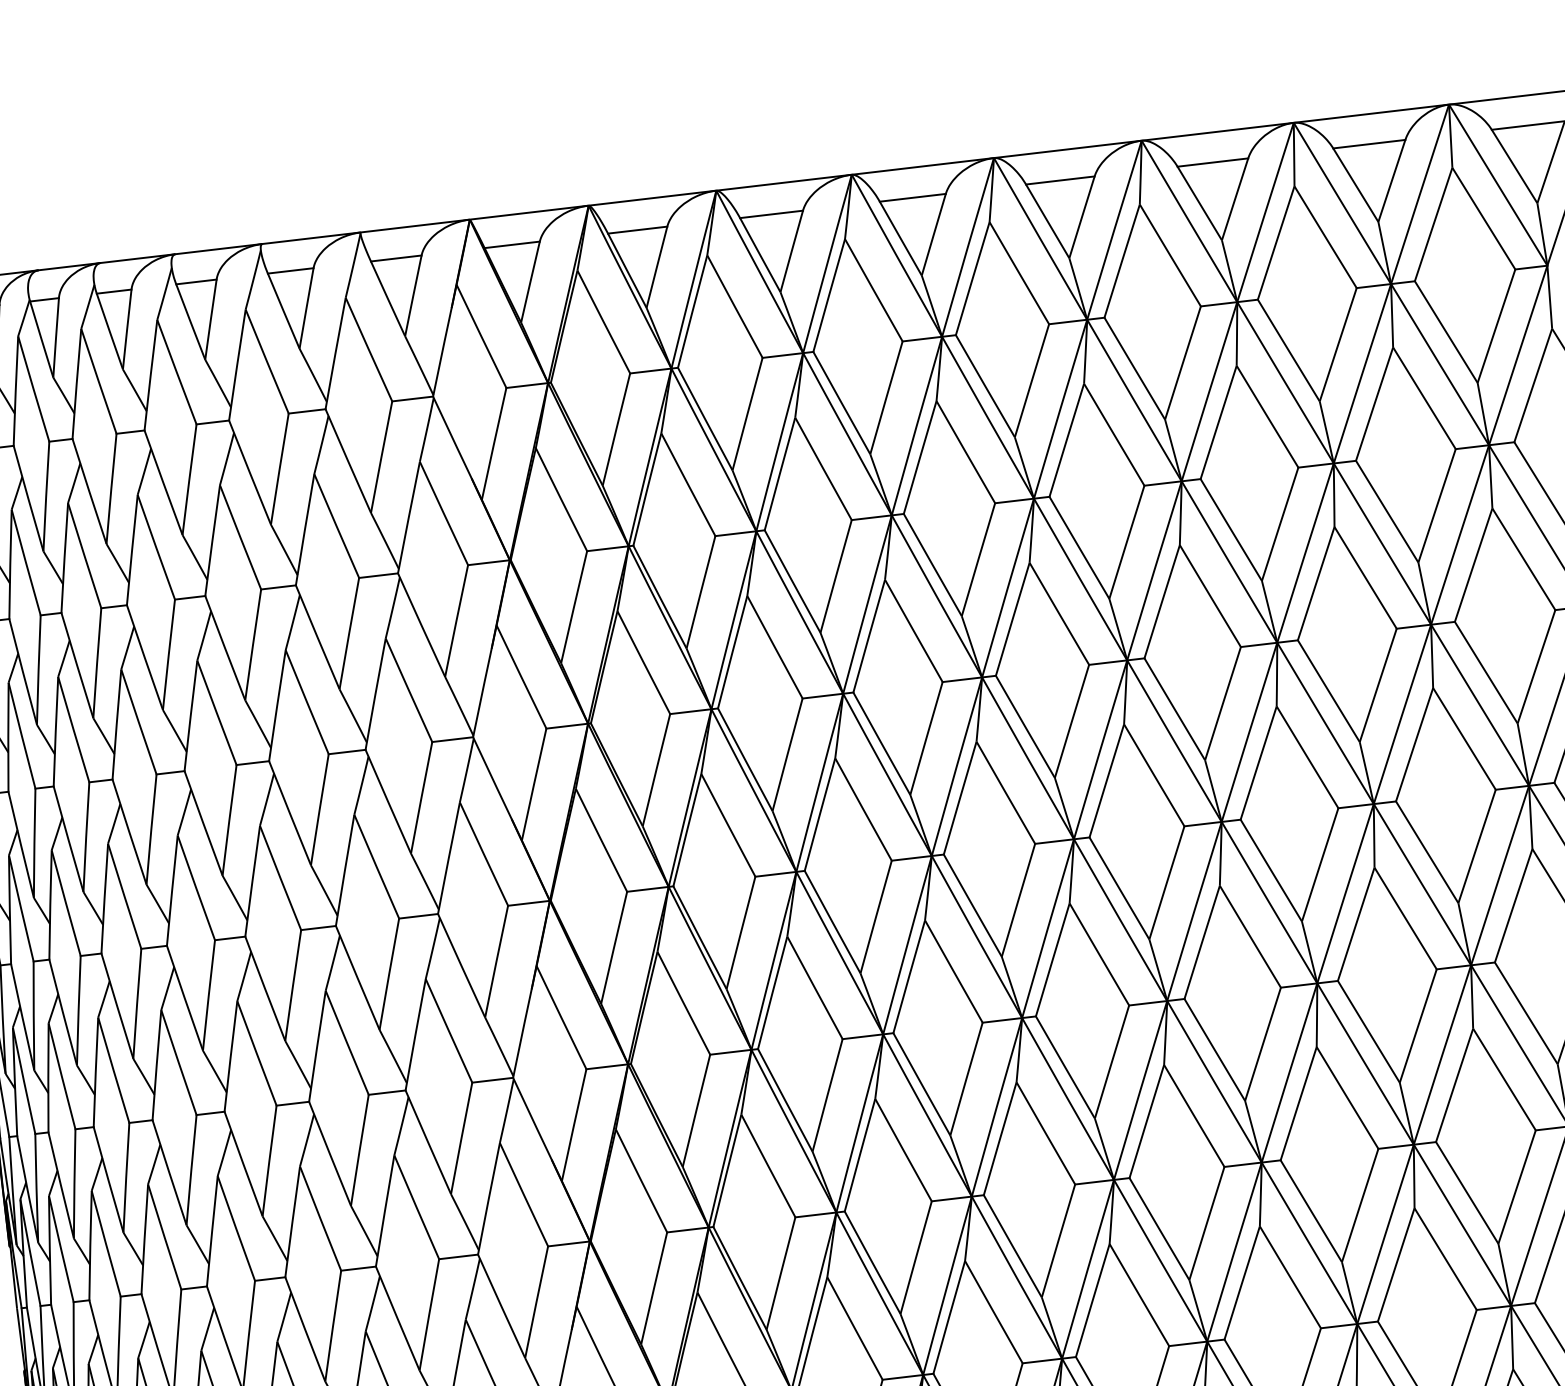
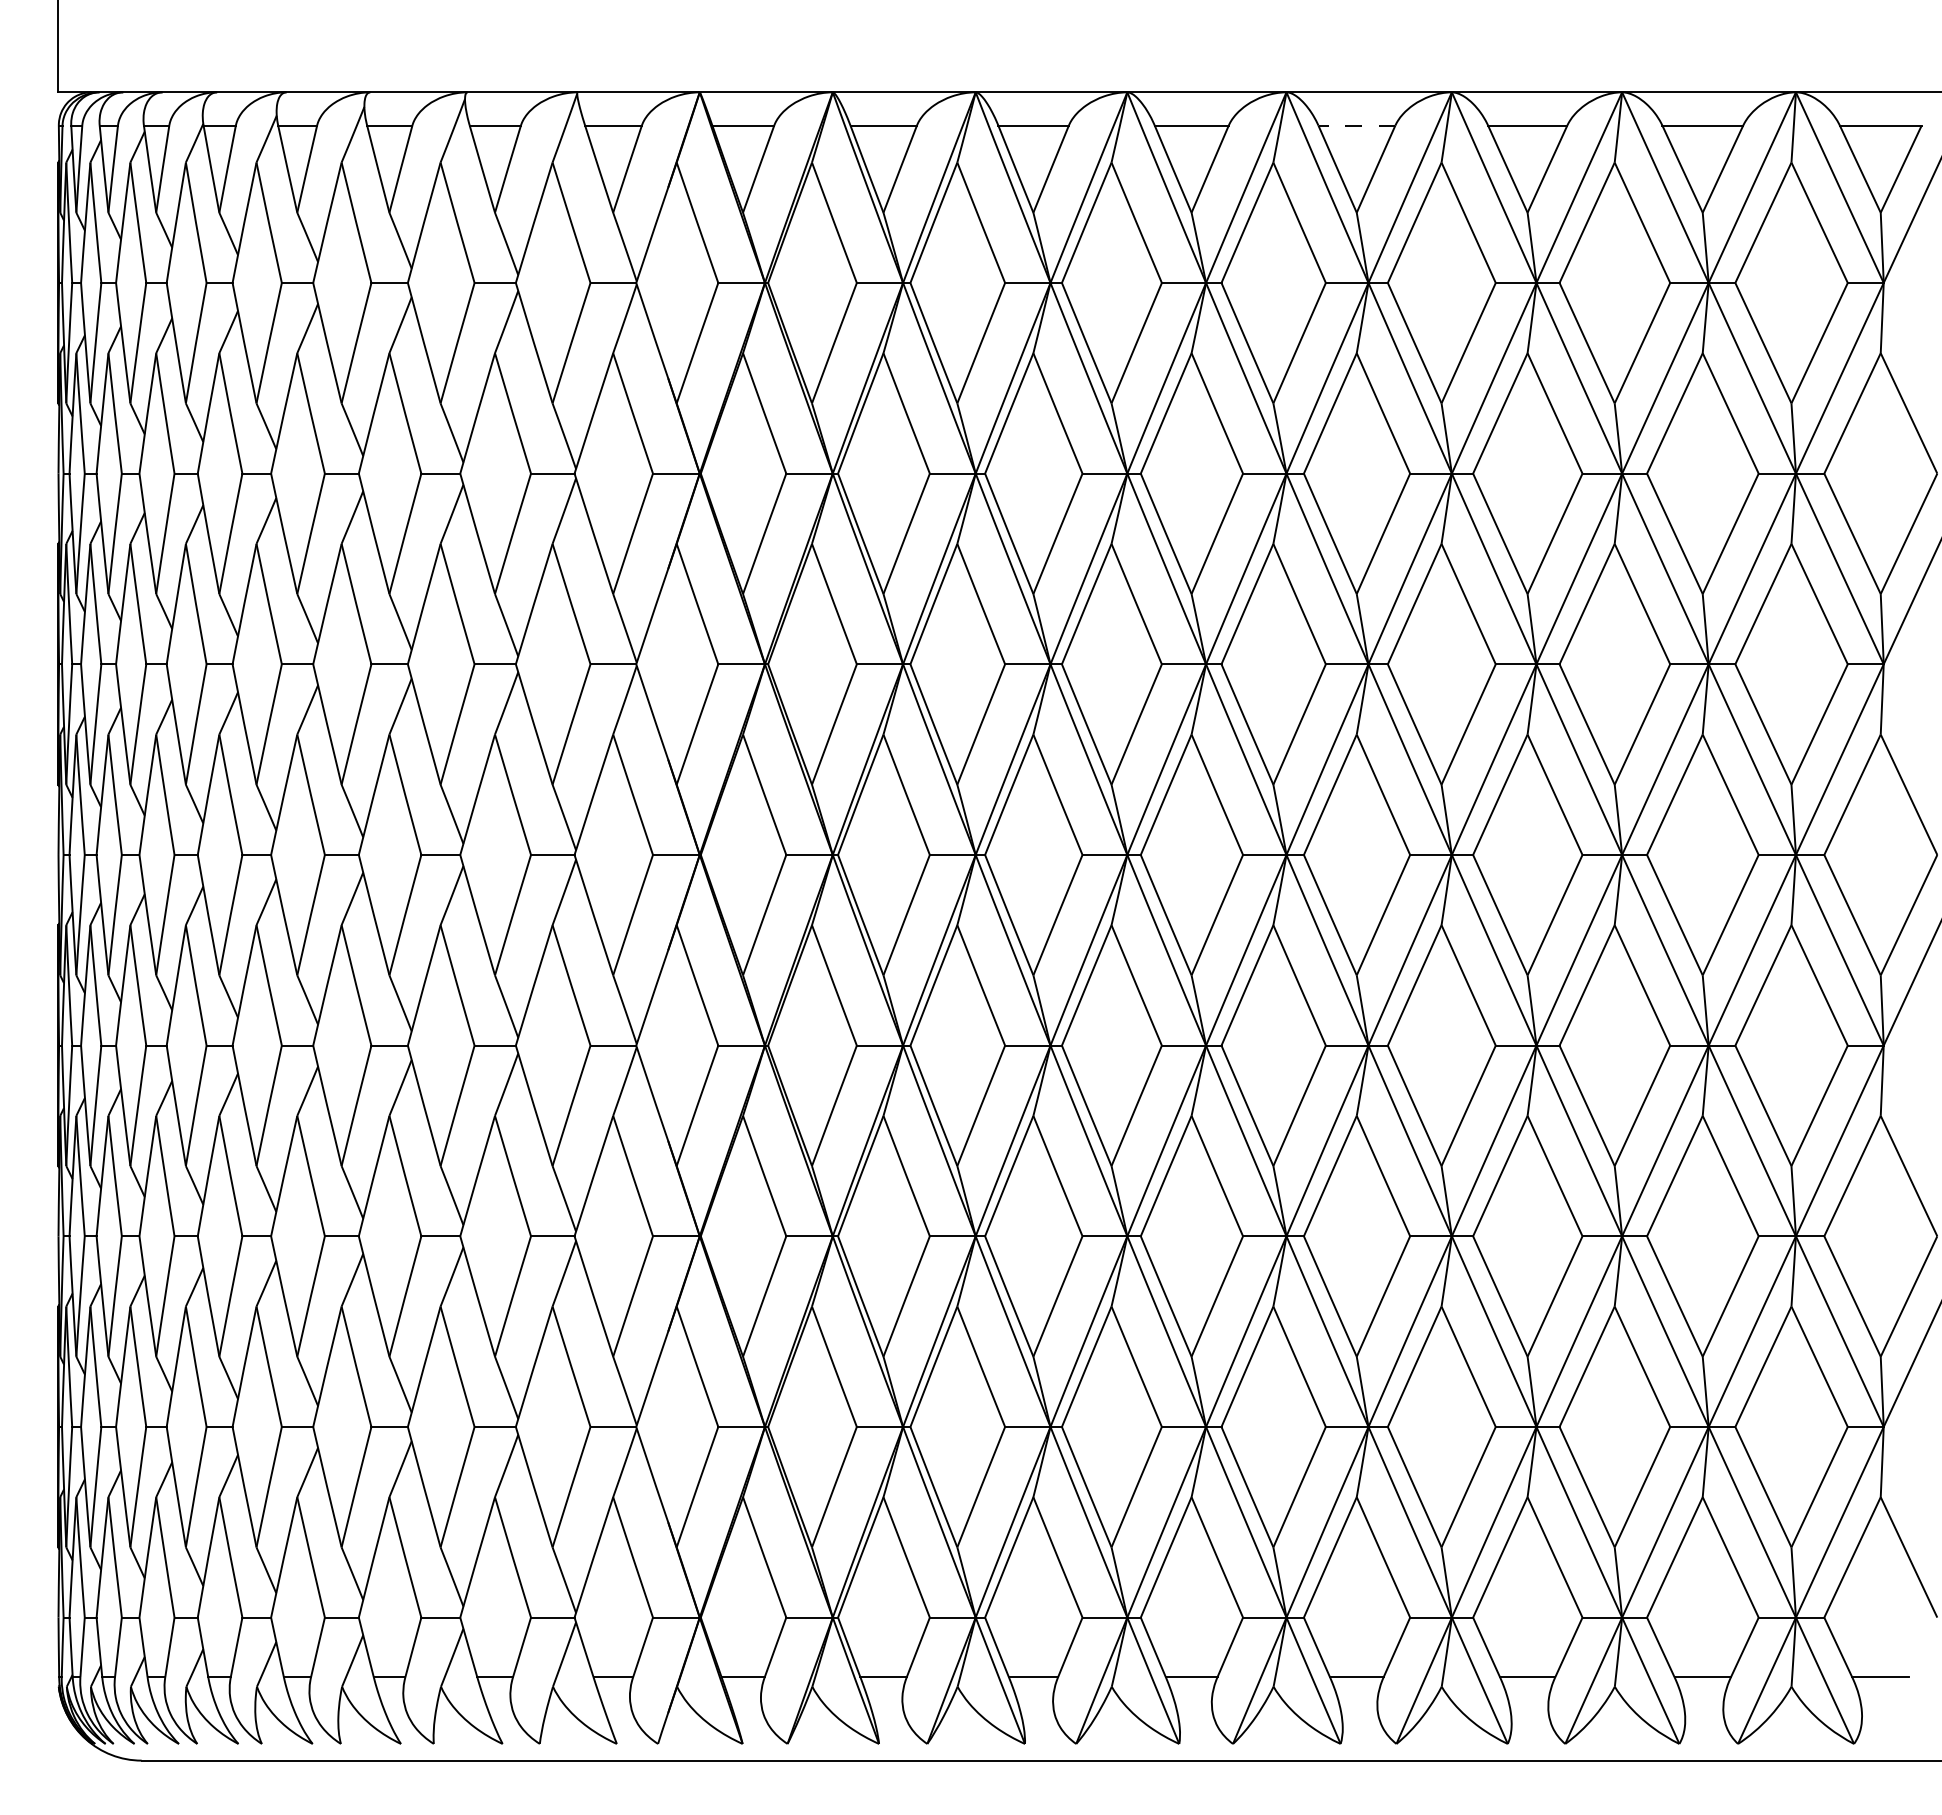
line: (1059, 180) -> (1356, 125), solid -> dashed

